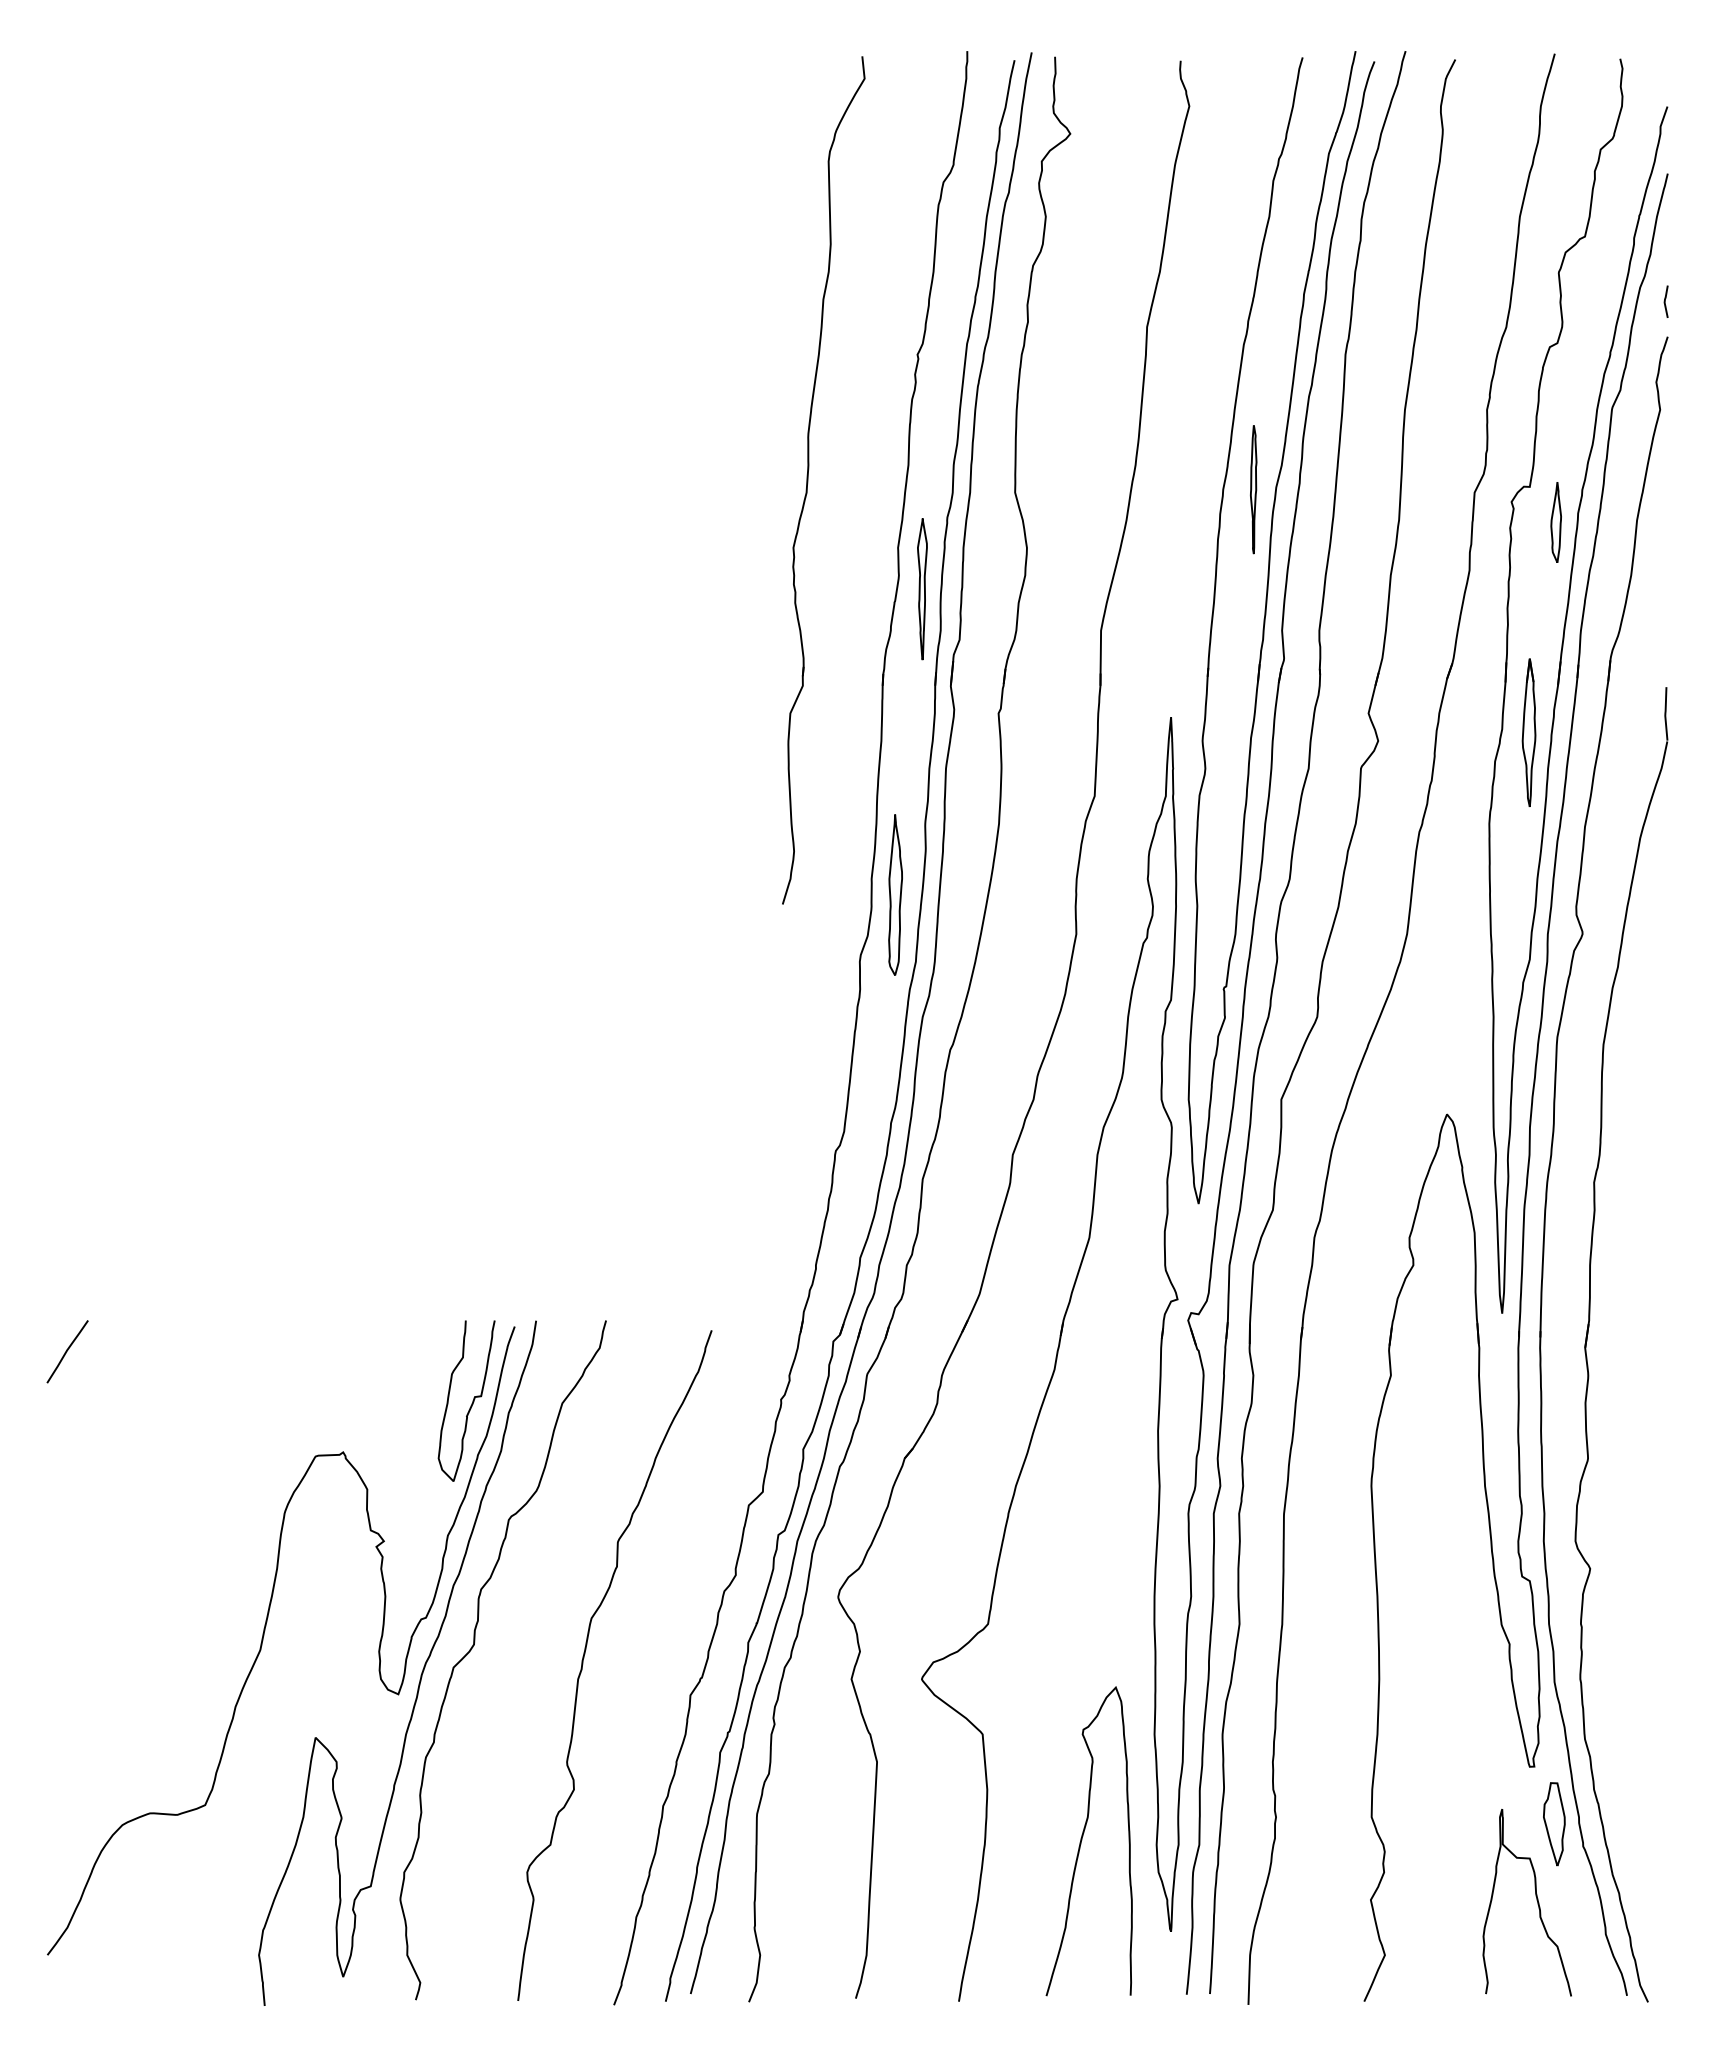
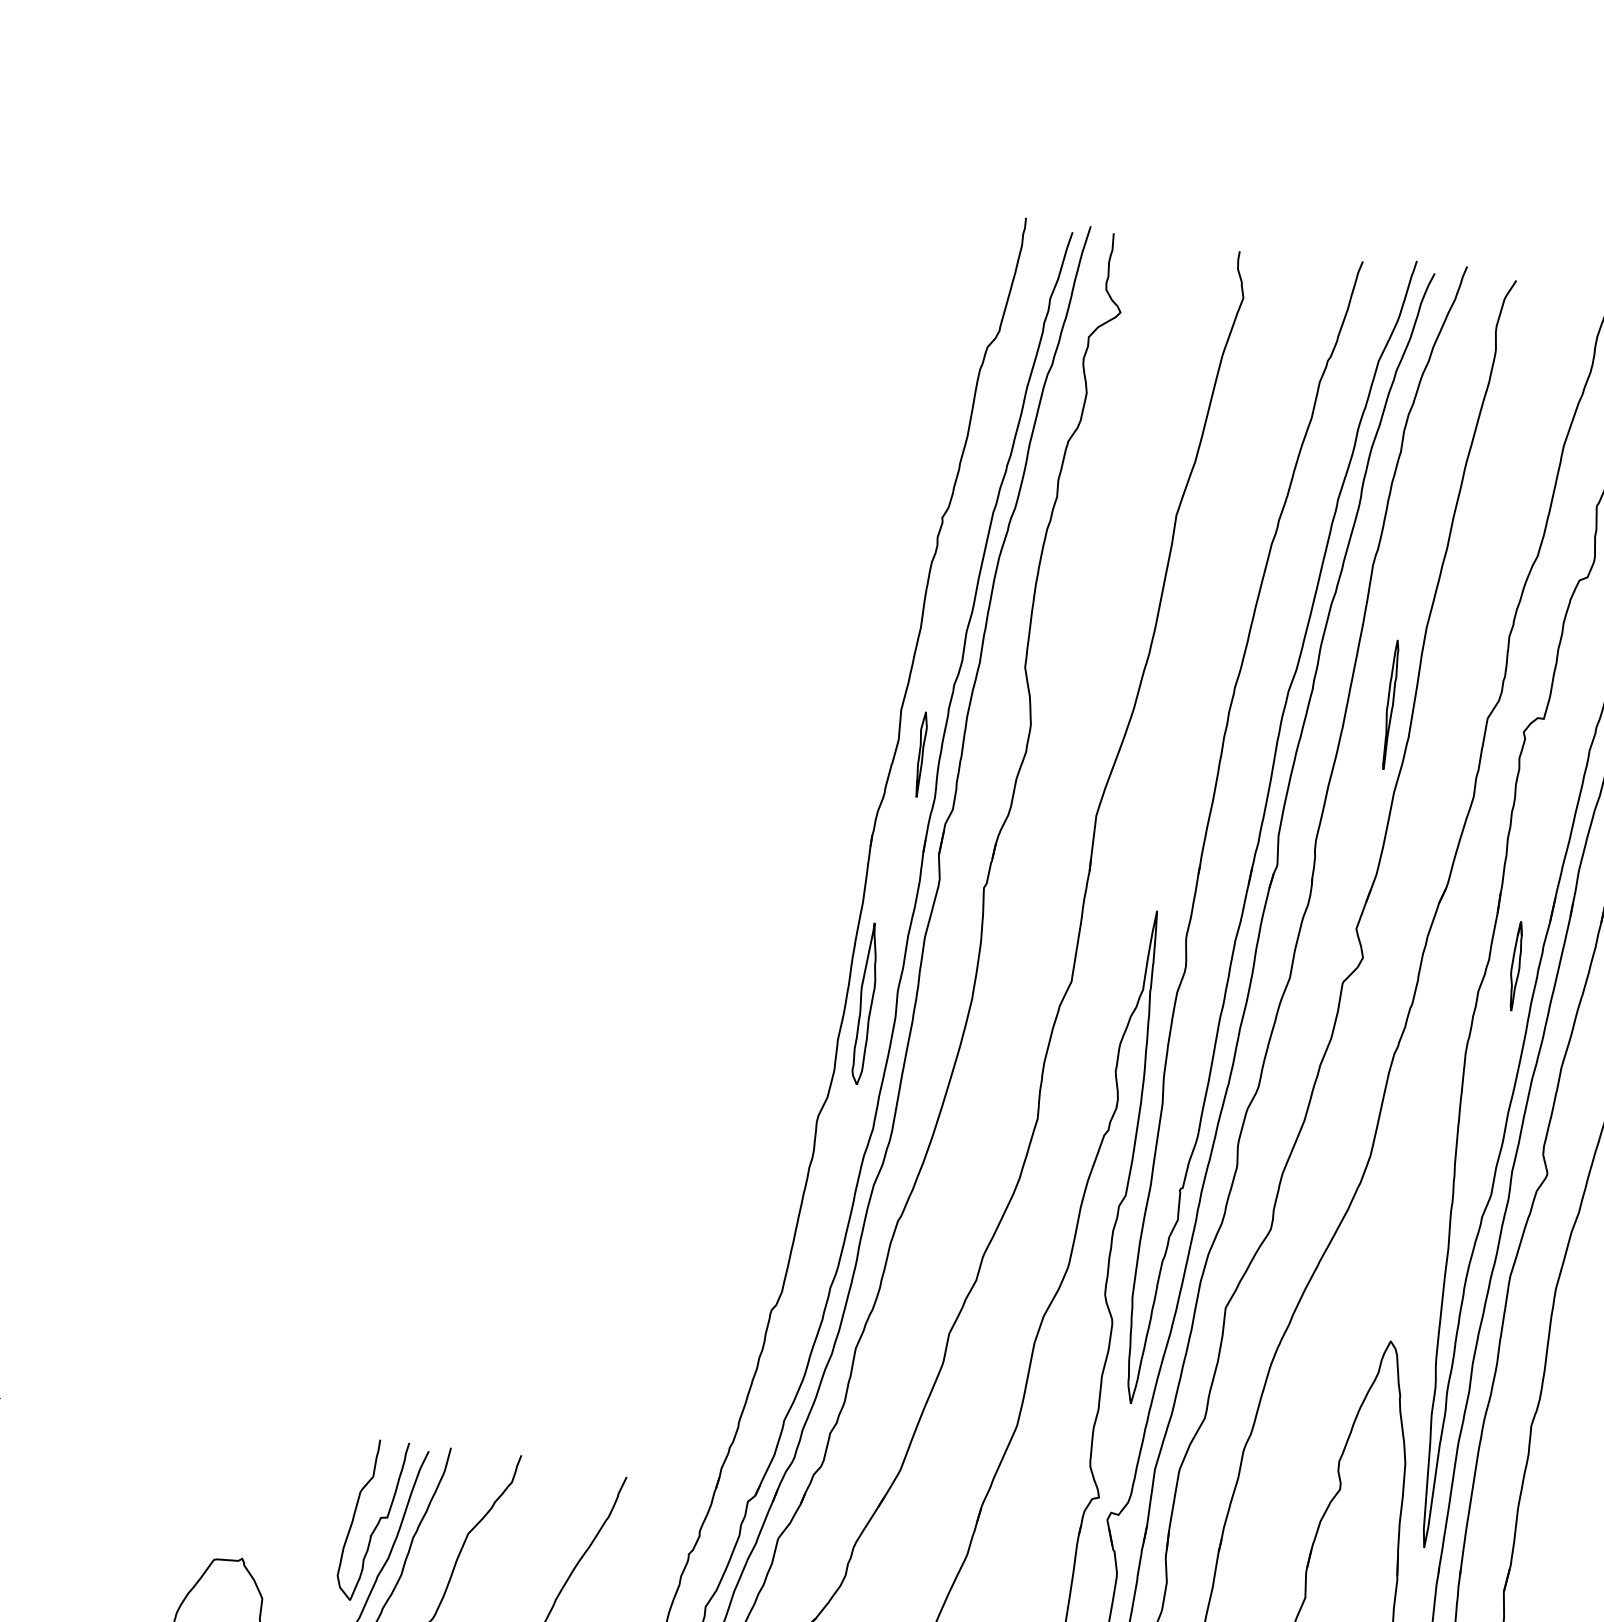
part: (808, 480) -> (818, 632), removed
part: (1253, 489) -> (1390, 704), moved
part: (1555, 522) -> (1565, 757), removed
part: (922, 589) -> (921, 754), size x0.6
part: (1528, 732) -> (1515, 965), size x0.6
part: (895, 894) -> (866, 1003), moved

